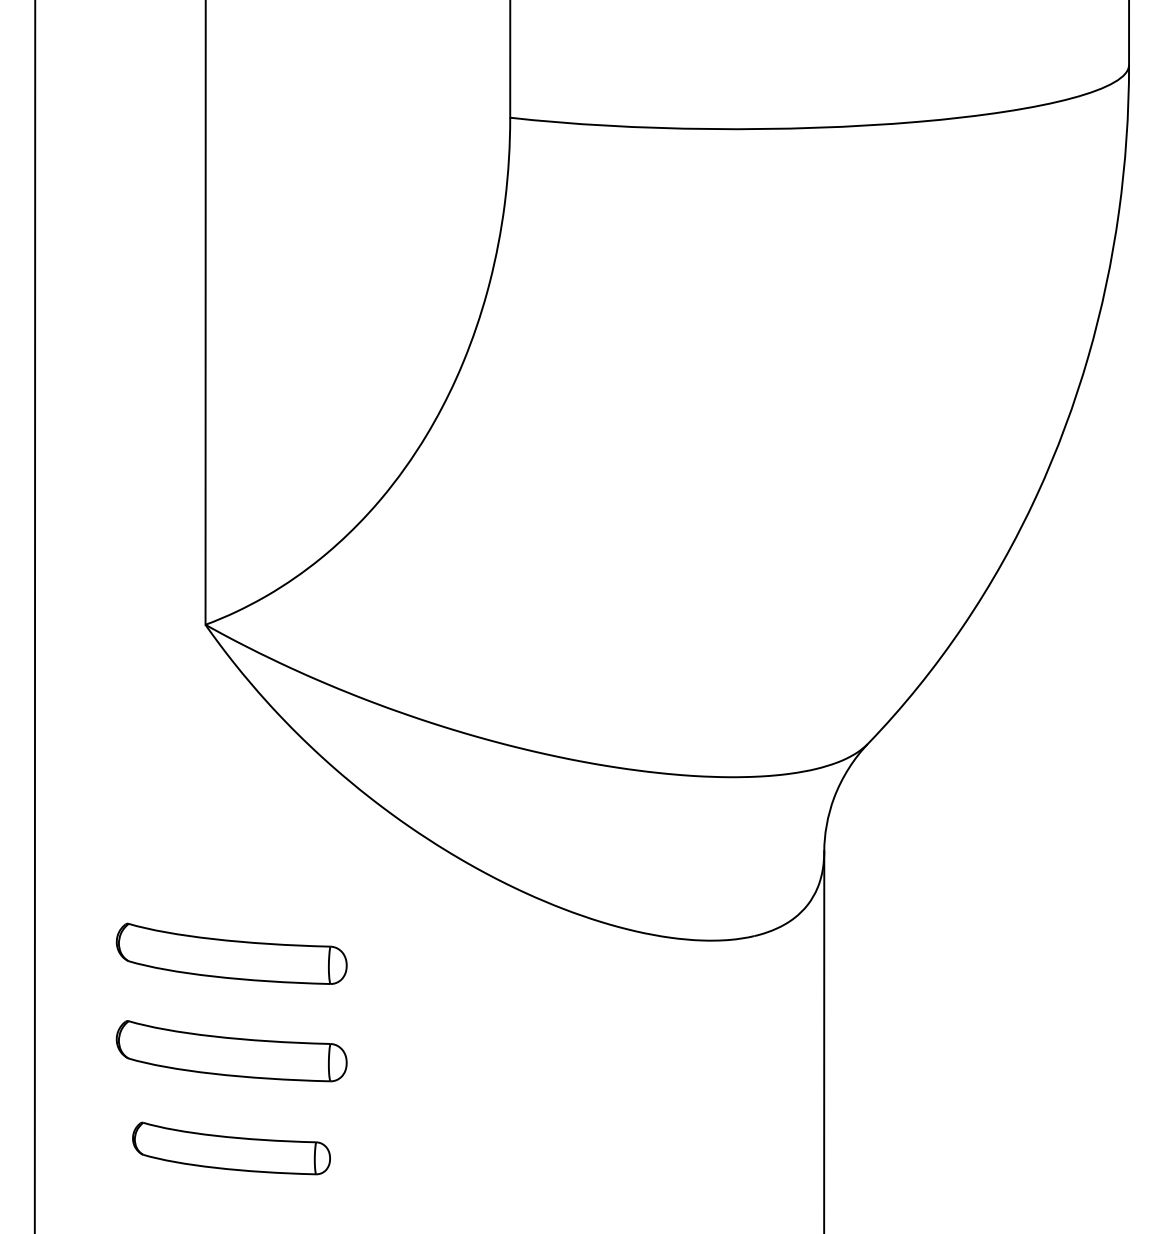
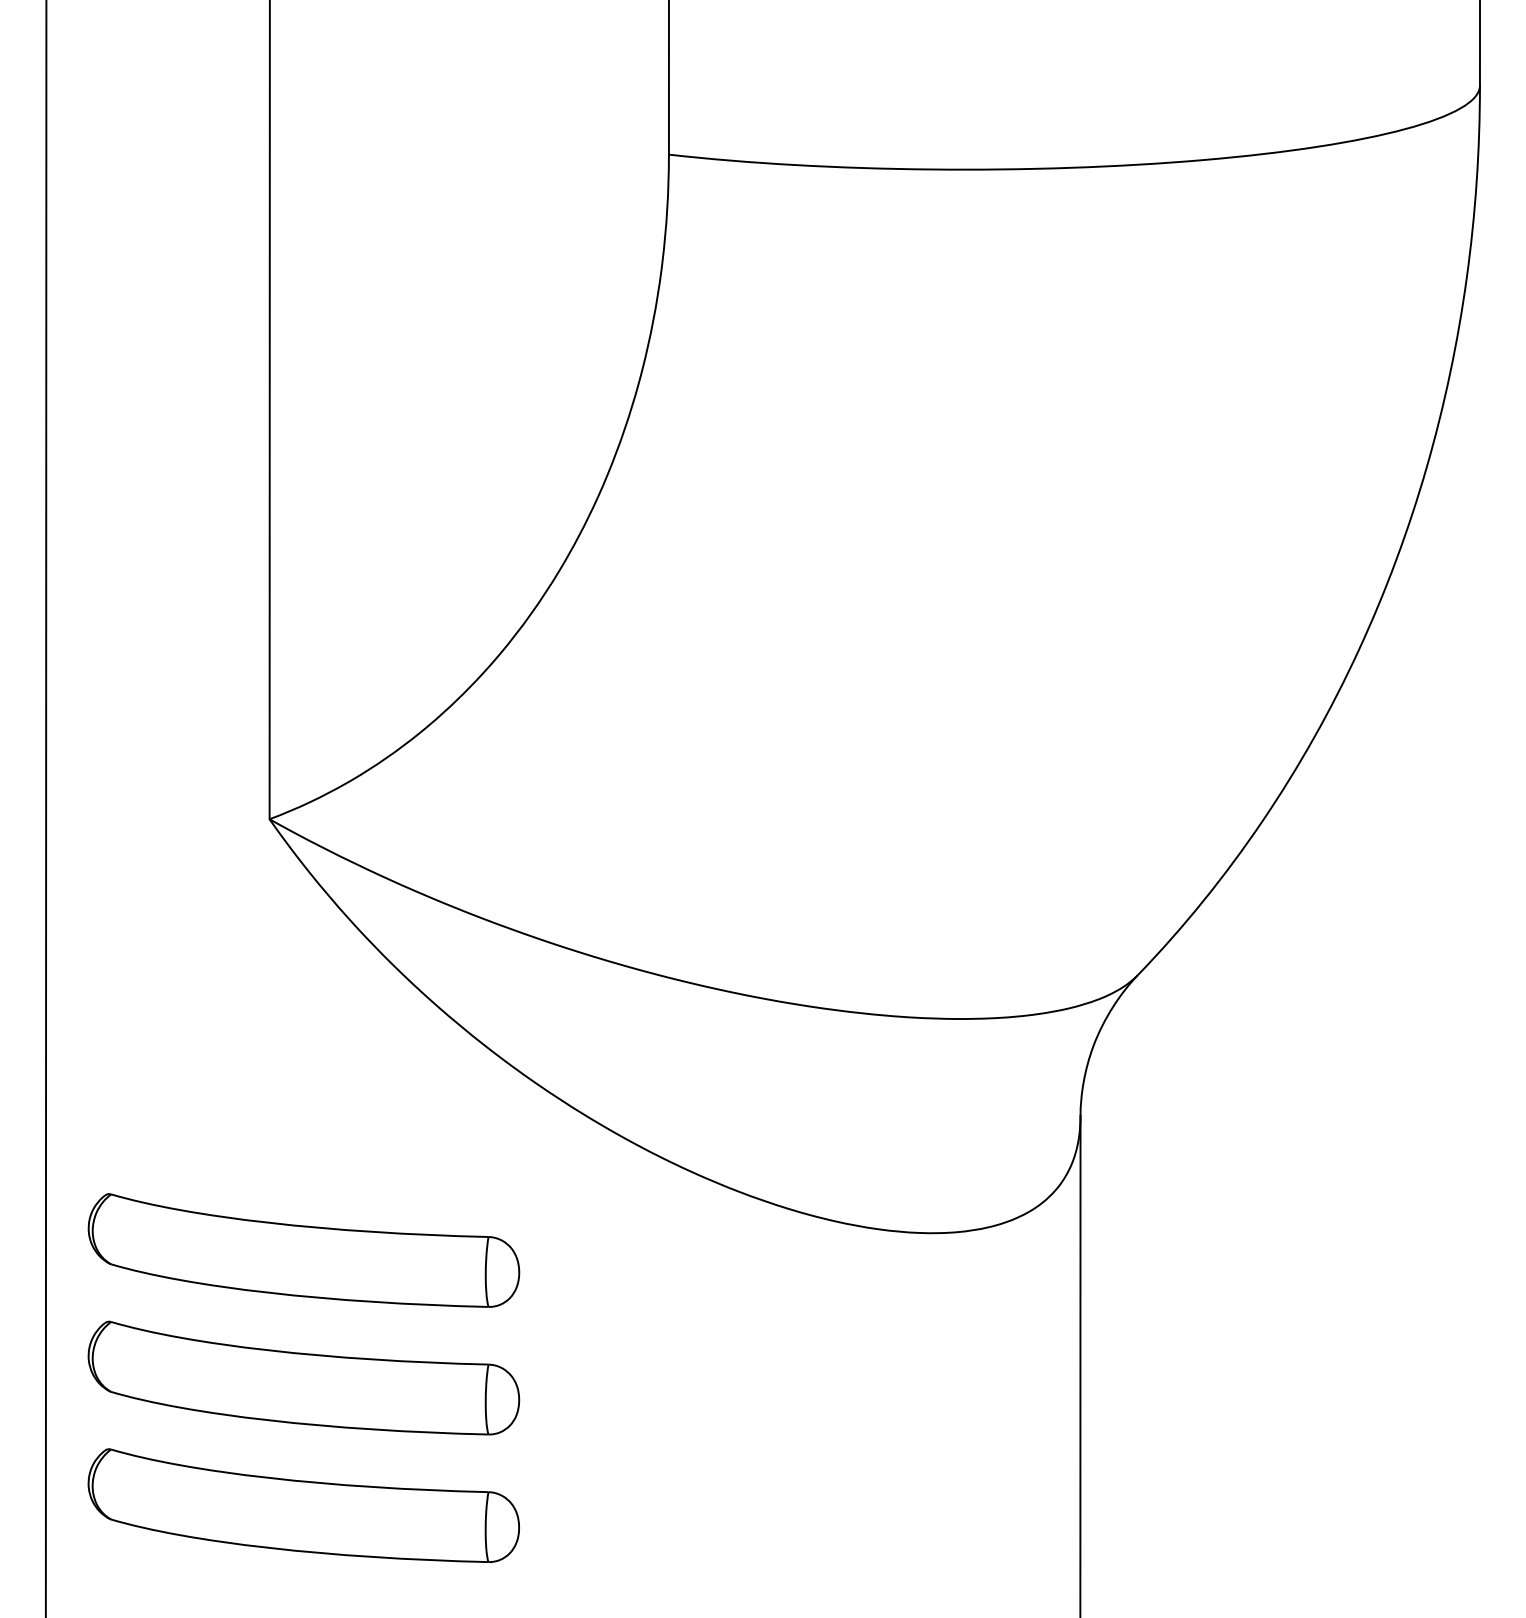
part: (231, 953) -> (303, 1250), size x1.43
part: (231, 1050) -> (303, 1377), size x1.43
part: (231, 1148) -> (303, 1505), size x1.67

